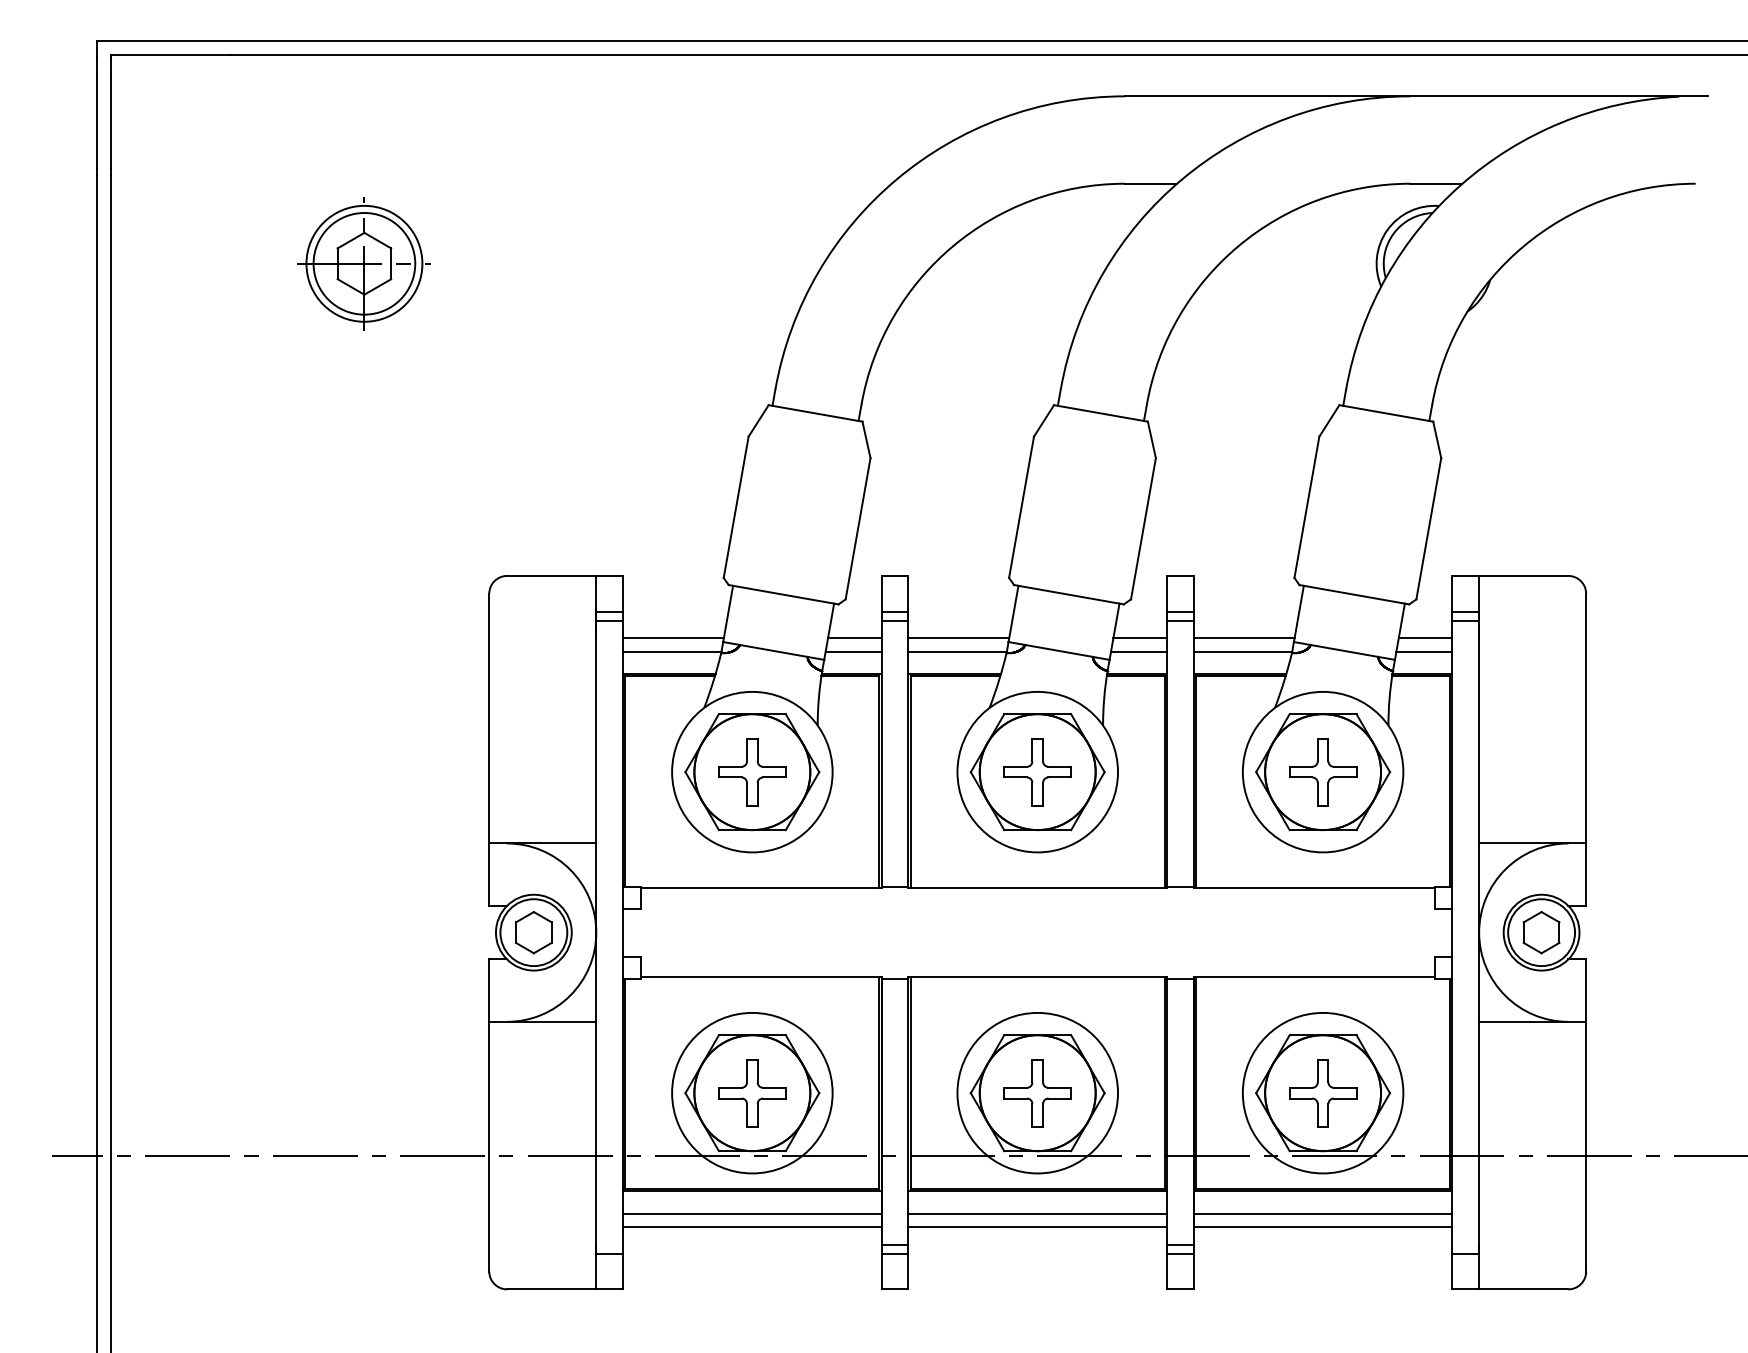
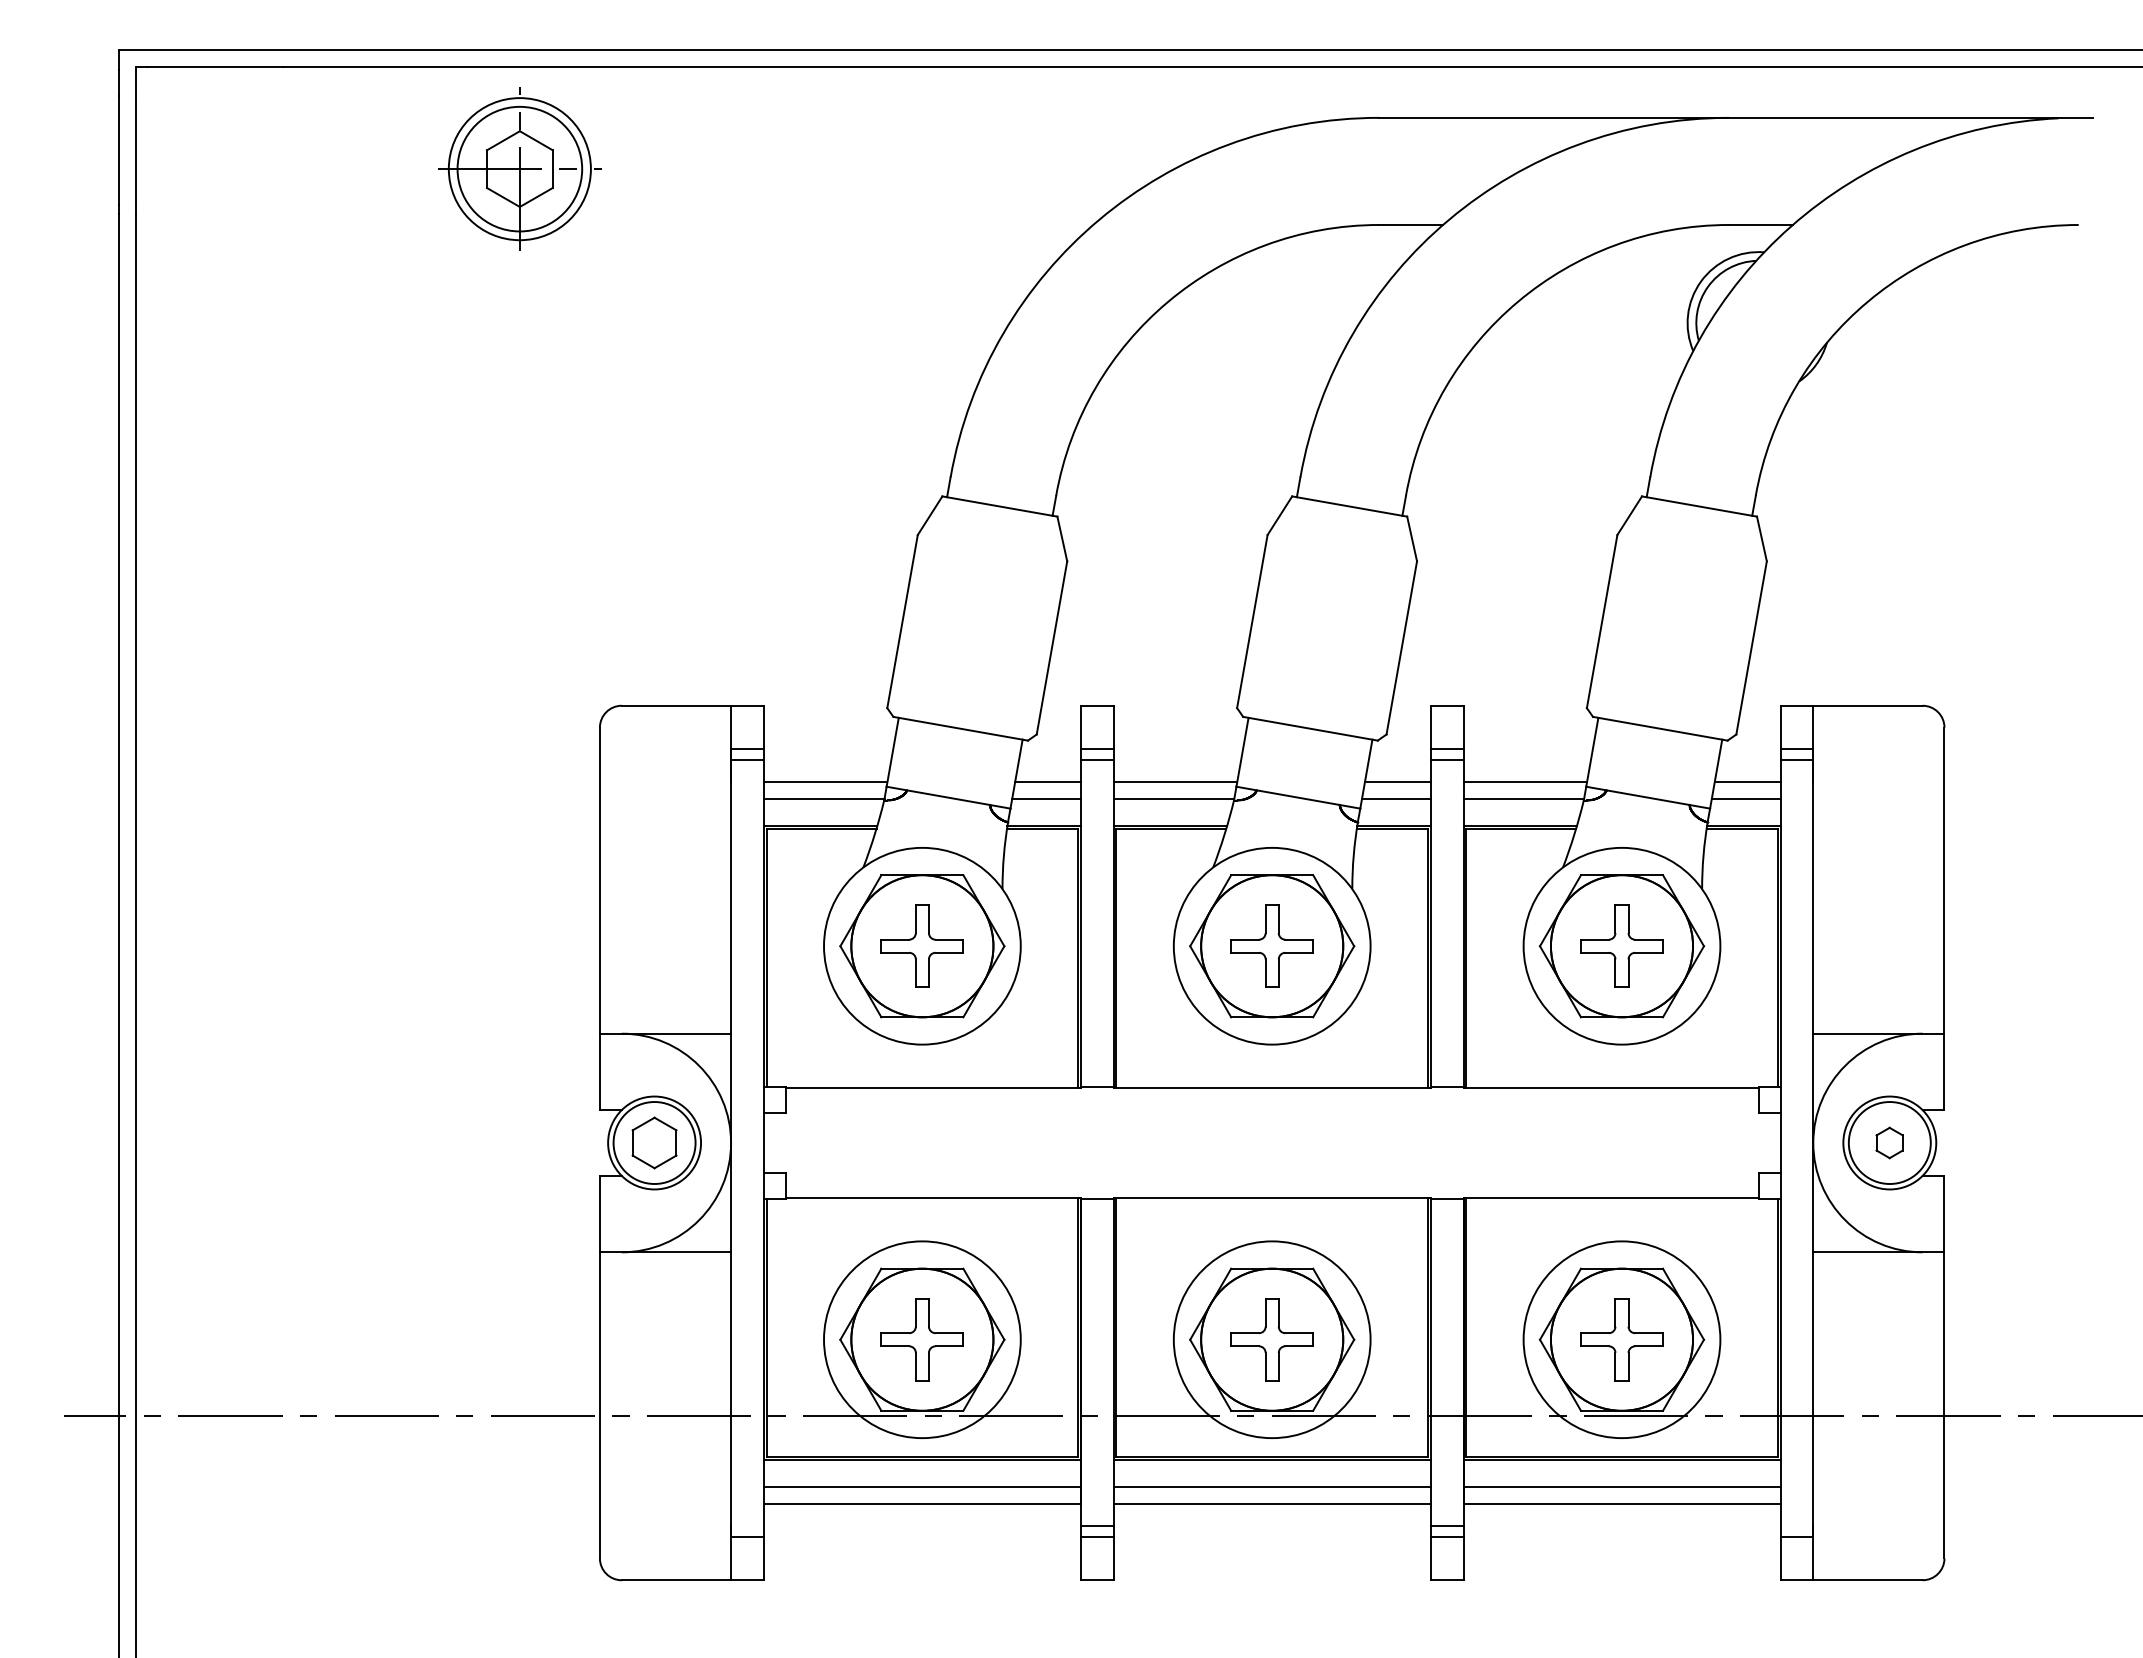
part: (364, 263) -> (519, 168), moved
part: (1541, 932) -> (1889, 1142), size x0.6

